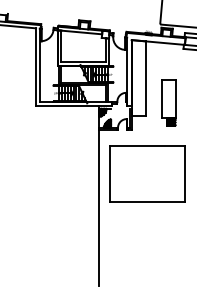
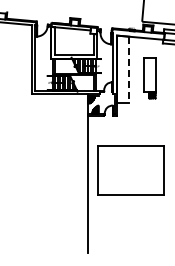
line: (145, 79) -> (129, 70), solid -> dashed
part: (168, 103) -> (149, 78), moved
part: (147, 174) -> (130, 170), moved

